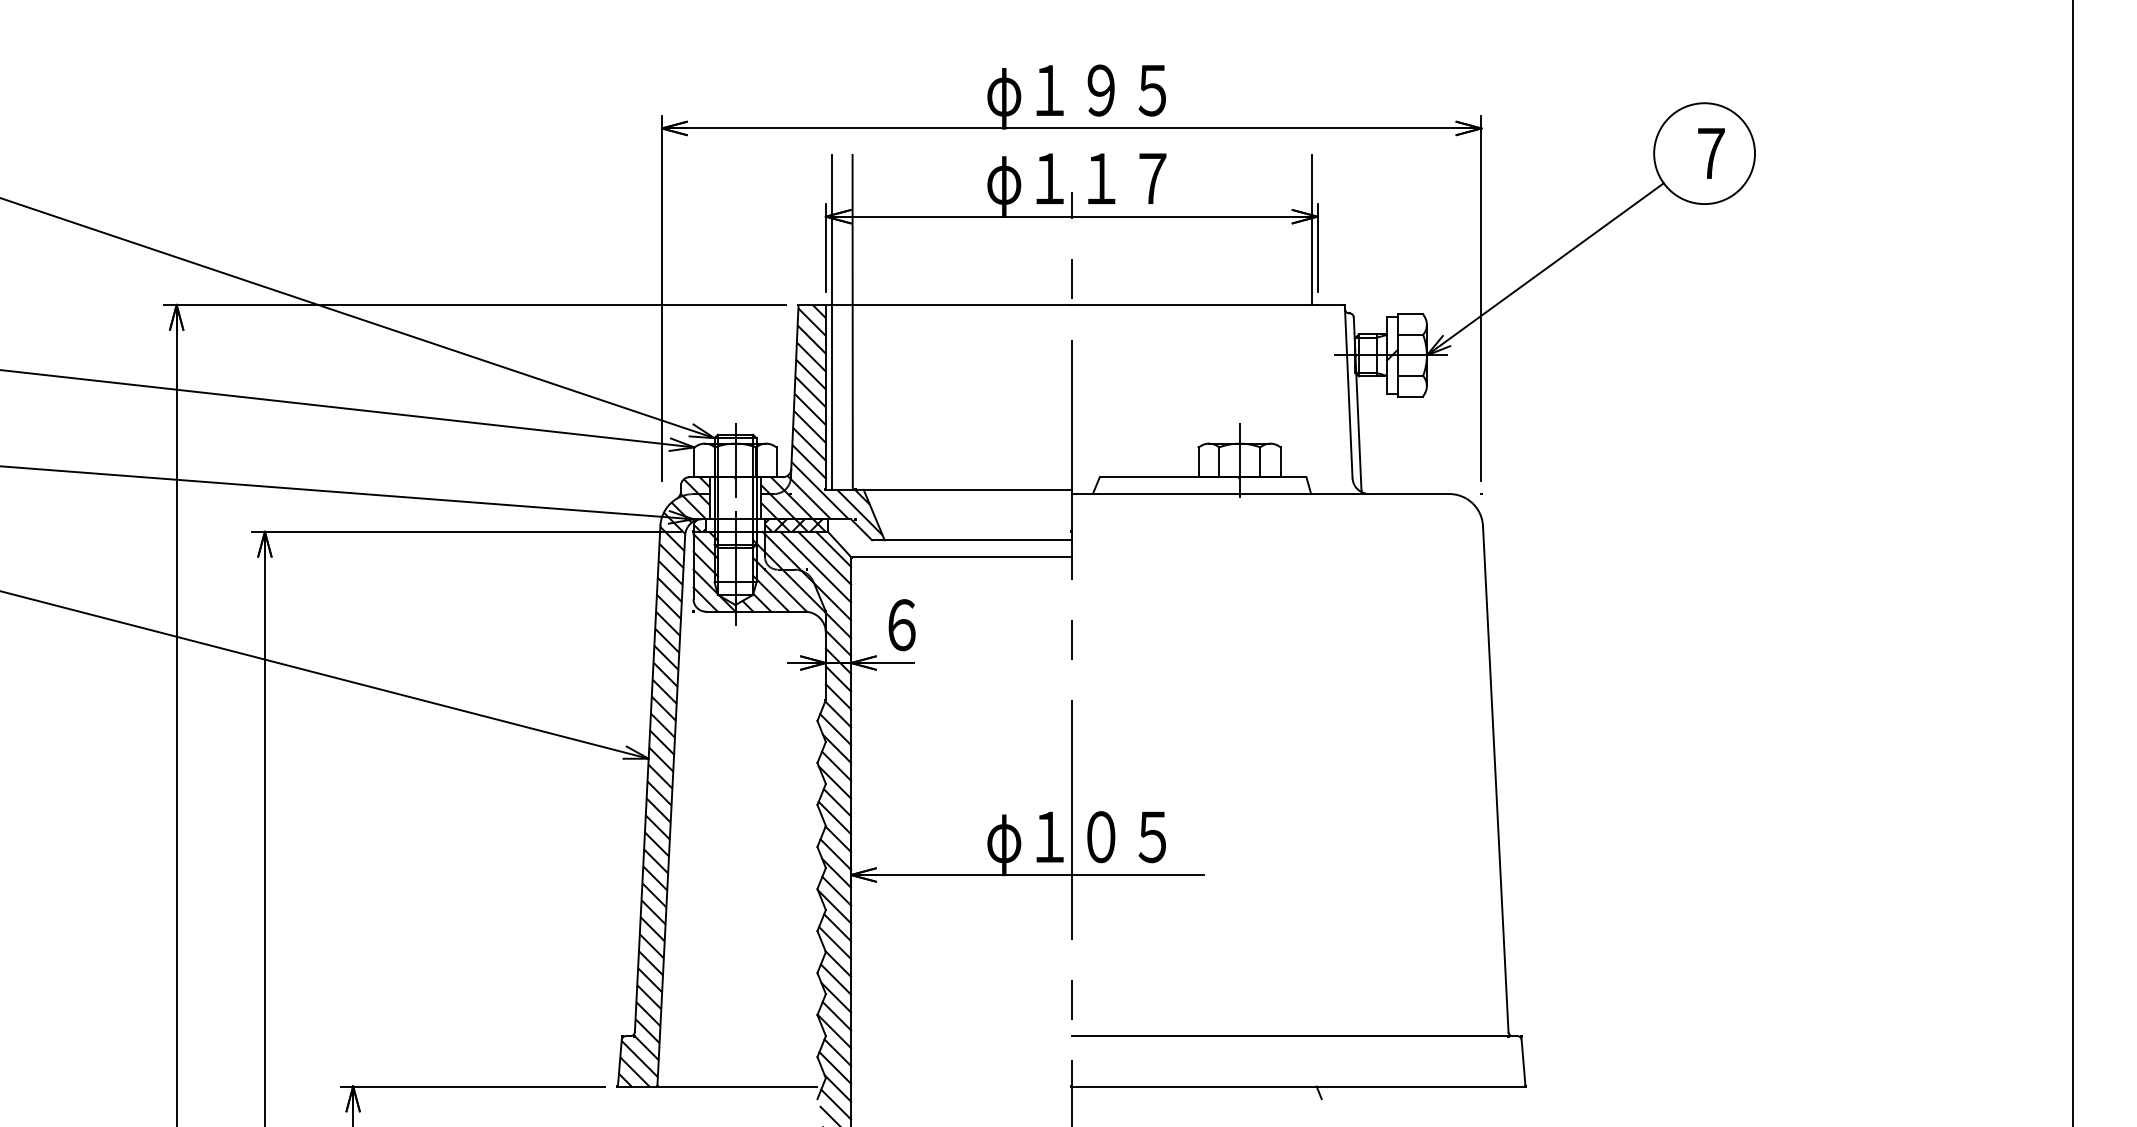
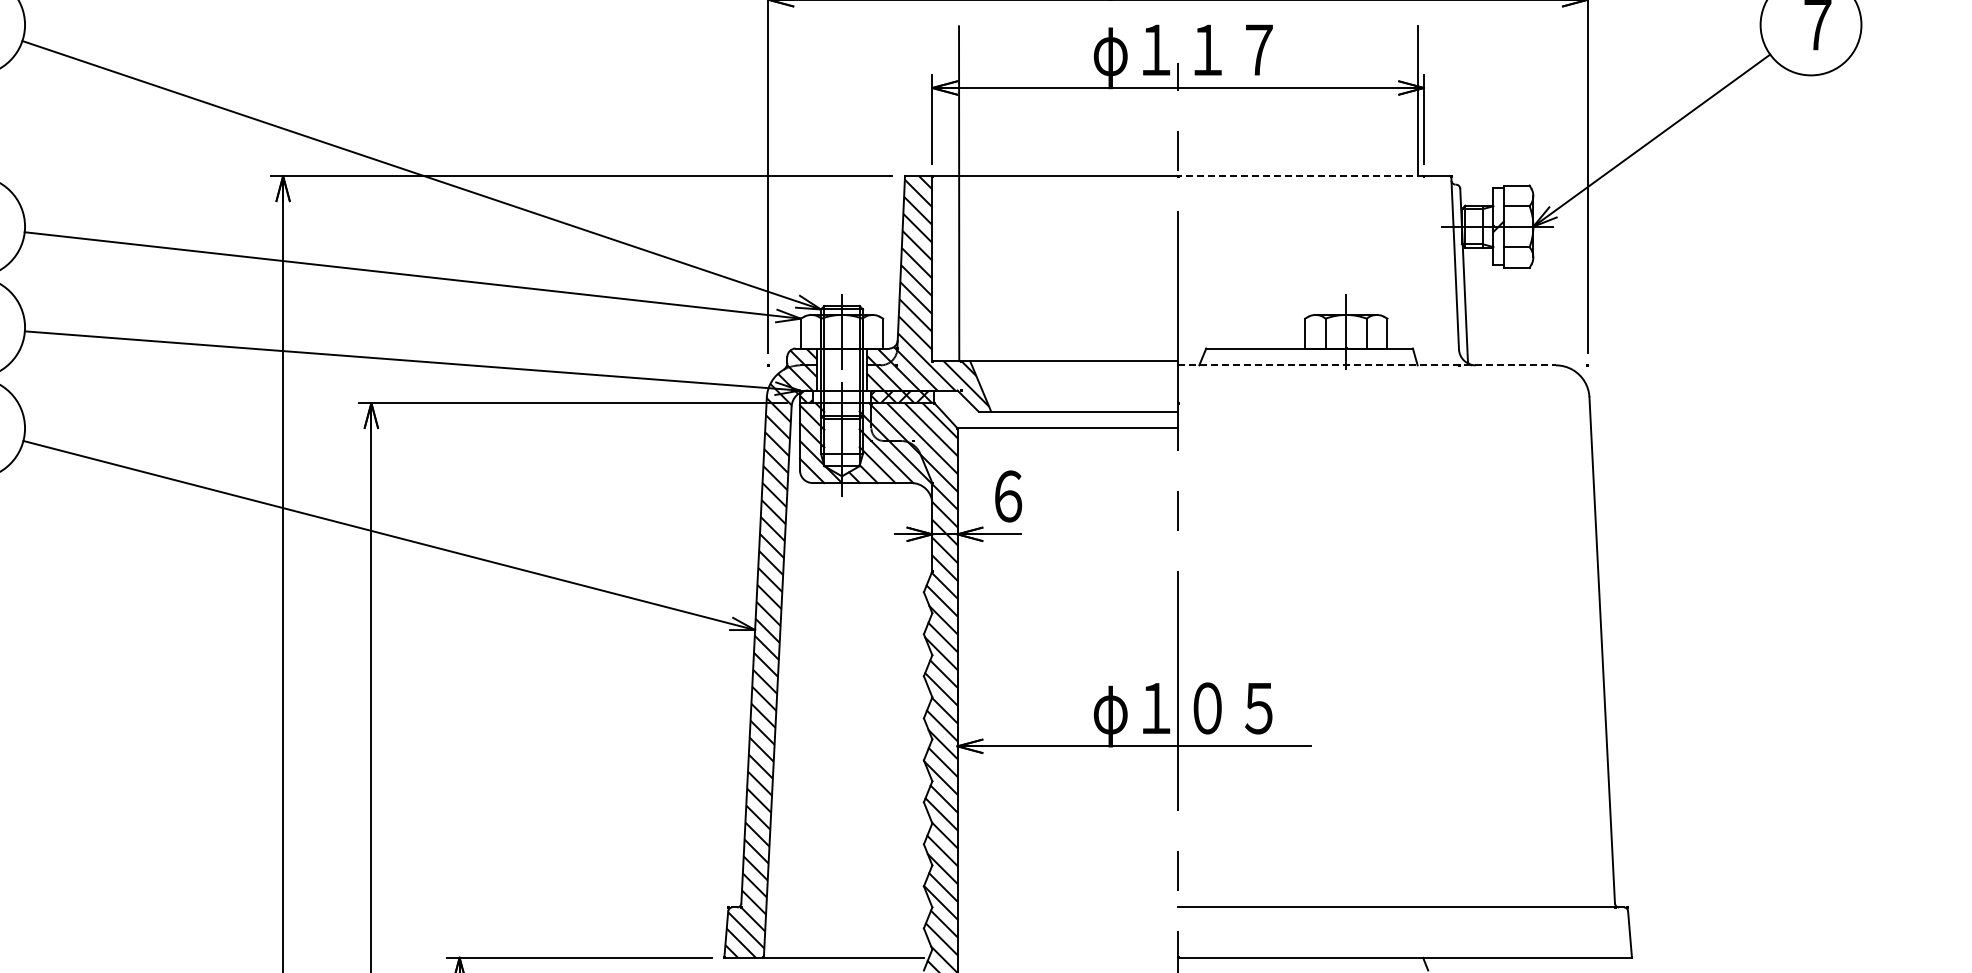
line: (1194, 304) -> (1300, 175), solid -> dashed
line: (831, 321) -> (937, 192), removed
line: (1260, 494) -> (1366, 365), solid -> dashed

